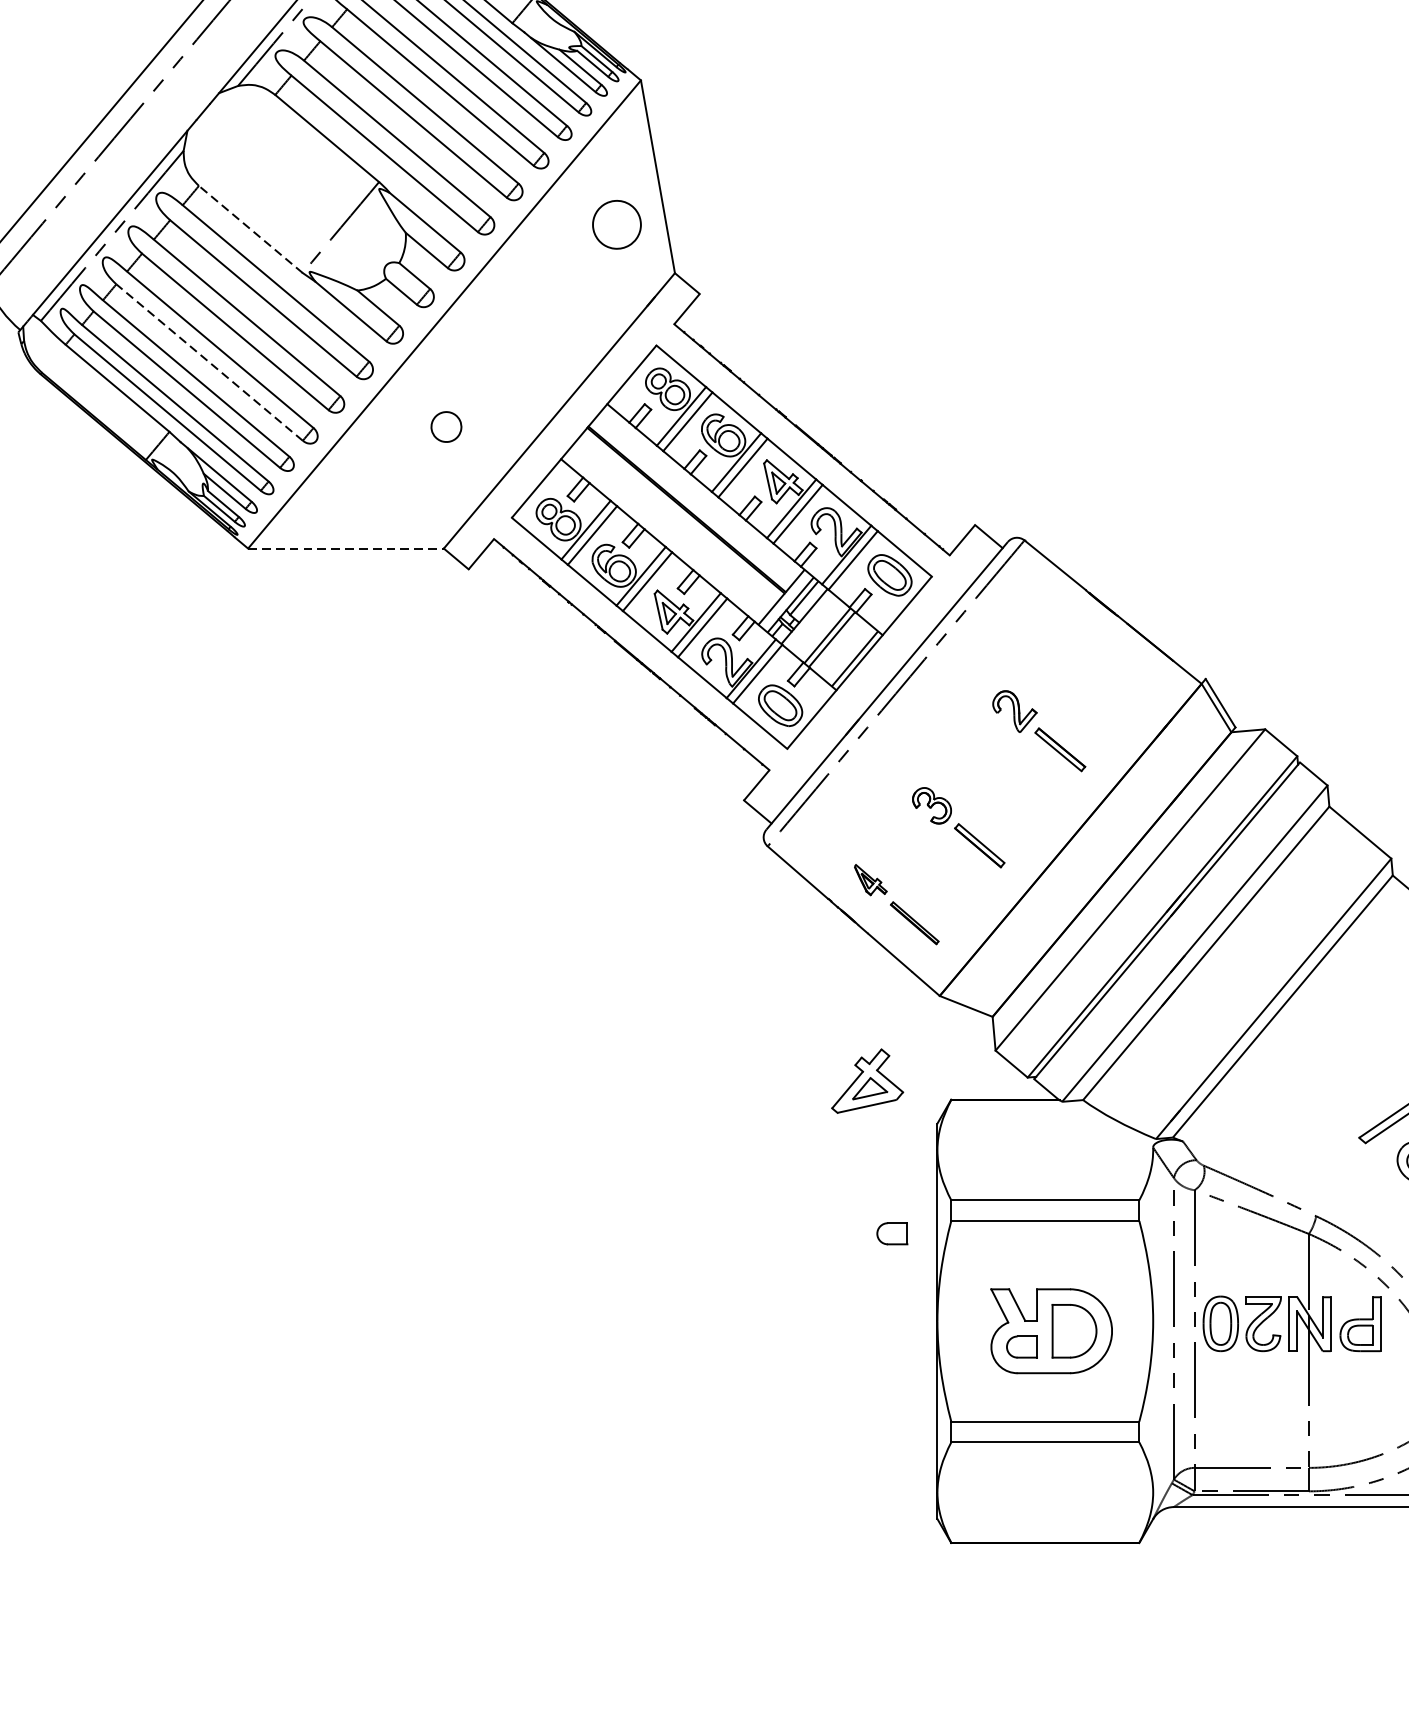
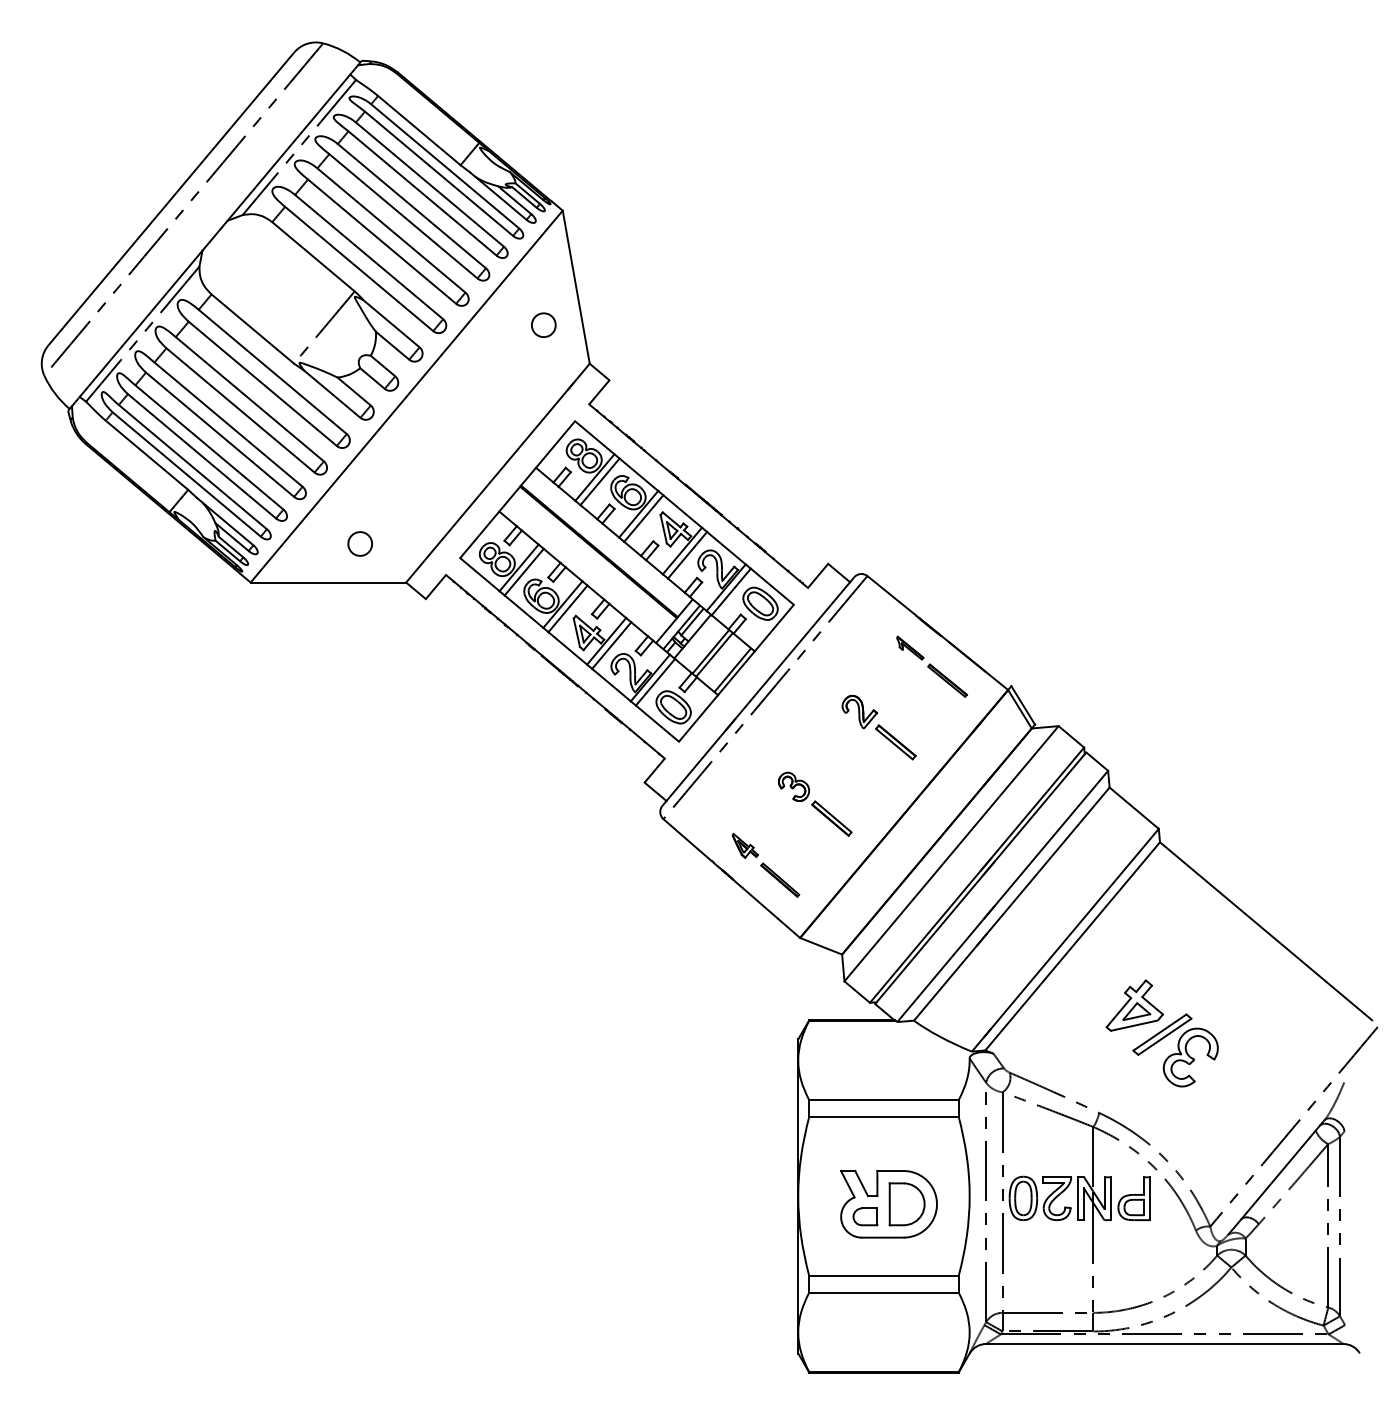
part: (616, 223) -> (543, 324), size x0.62
line: (250, 230) -> (252, 329), dashed -> solid
line: (210, 362) -> (220, 434), dashed -> solid
part: (445, 426) -> (359, 543), moved
line: (346, 548) -> (328, 582), dashed -> solid
part: (1106, 654) -> (932, 666), added
part: (867, 1080) -> (1134, 1005), moved
part: (892, 1233) -> (762, 1126), removed

